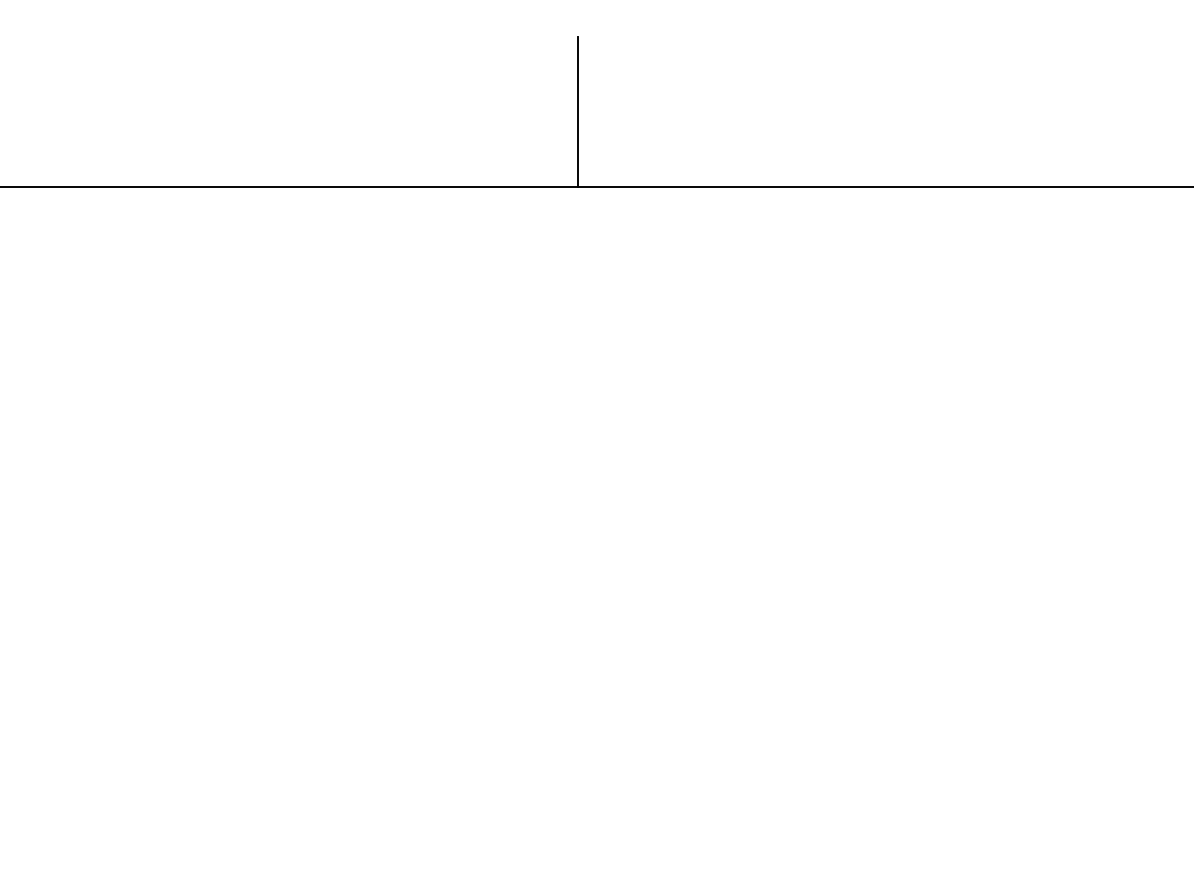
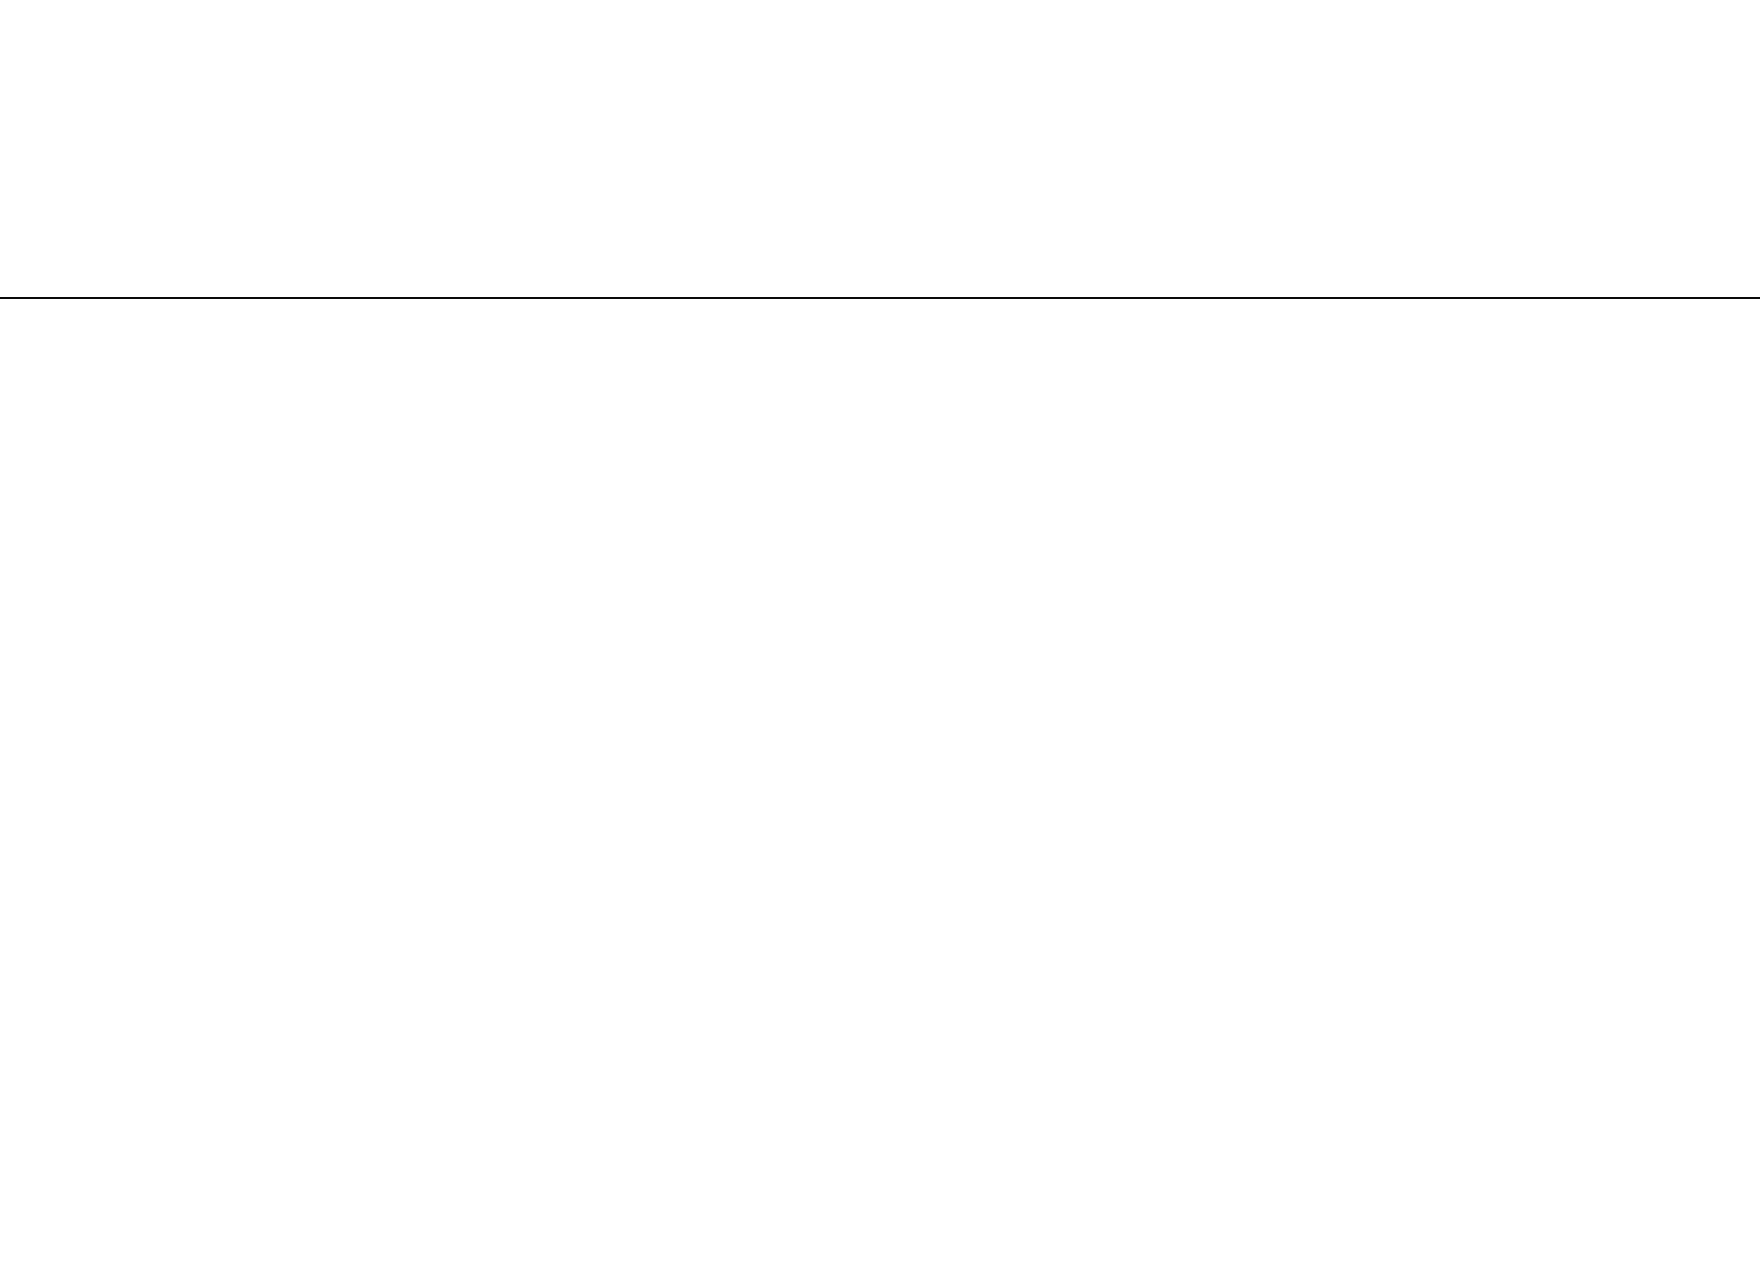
line: (578, 112) -> (663, 181), removed

